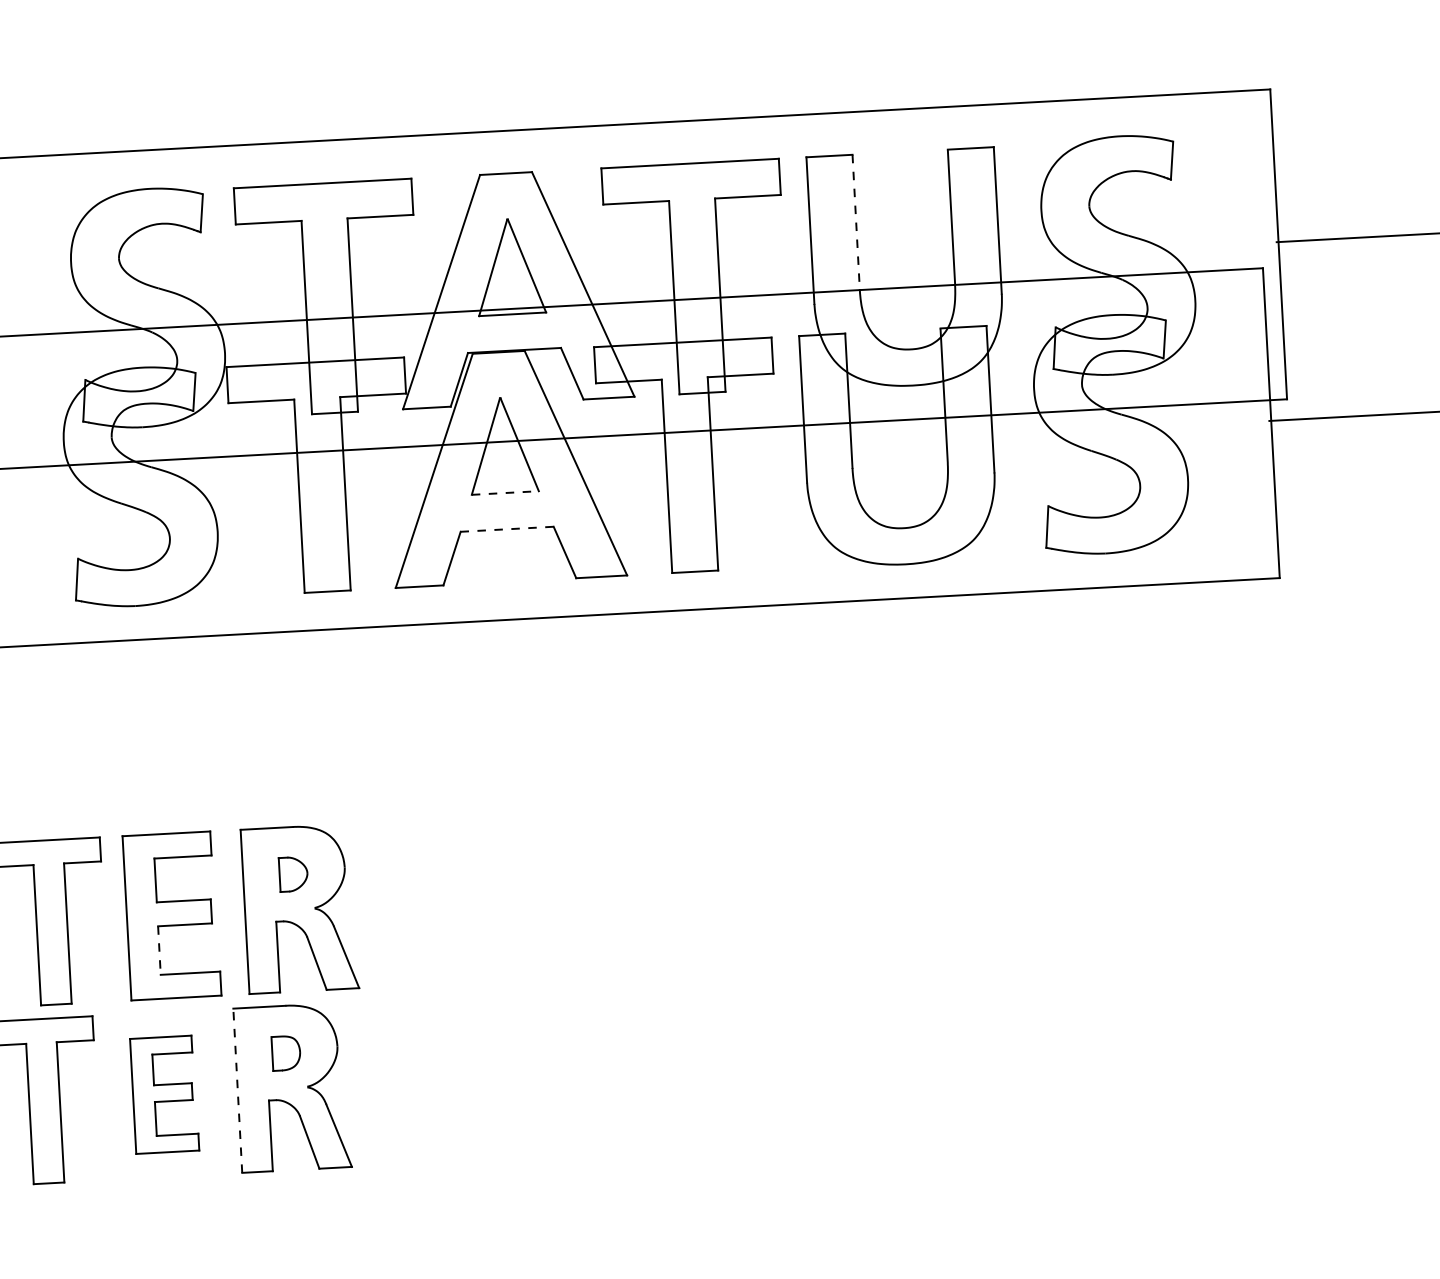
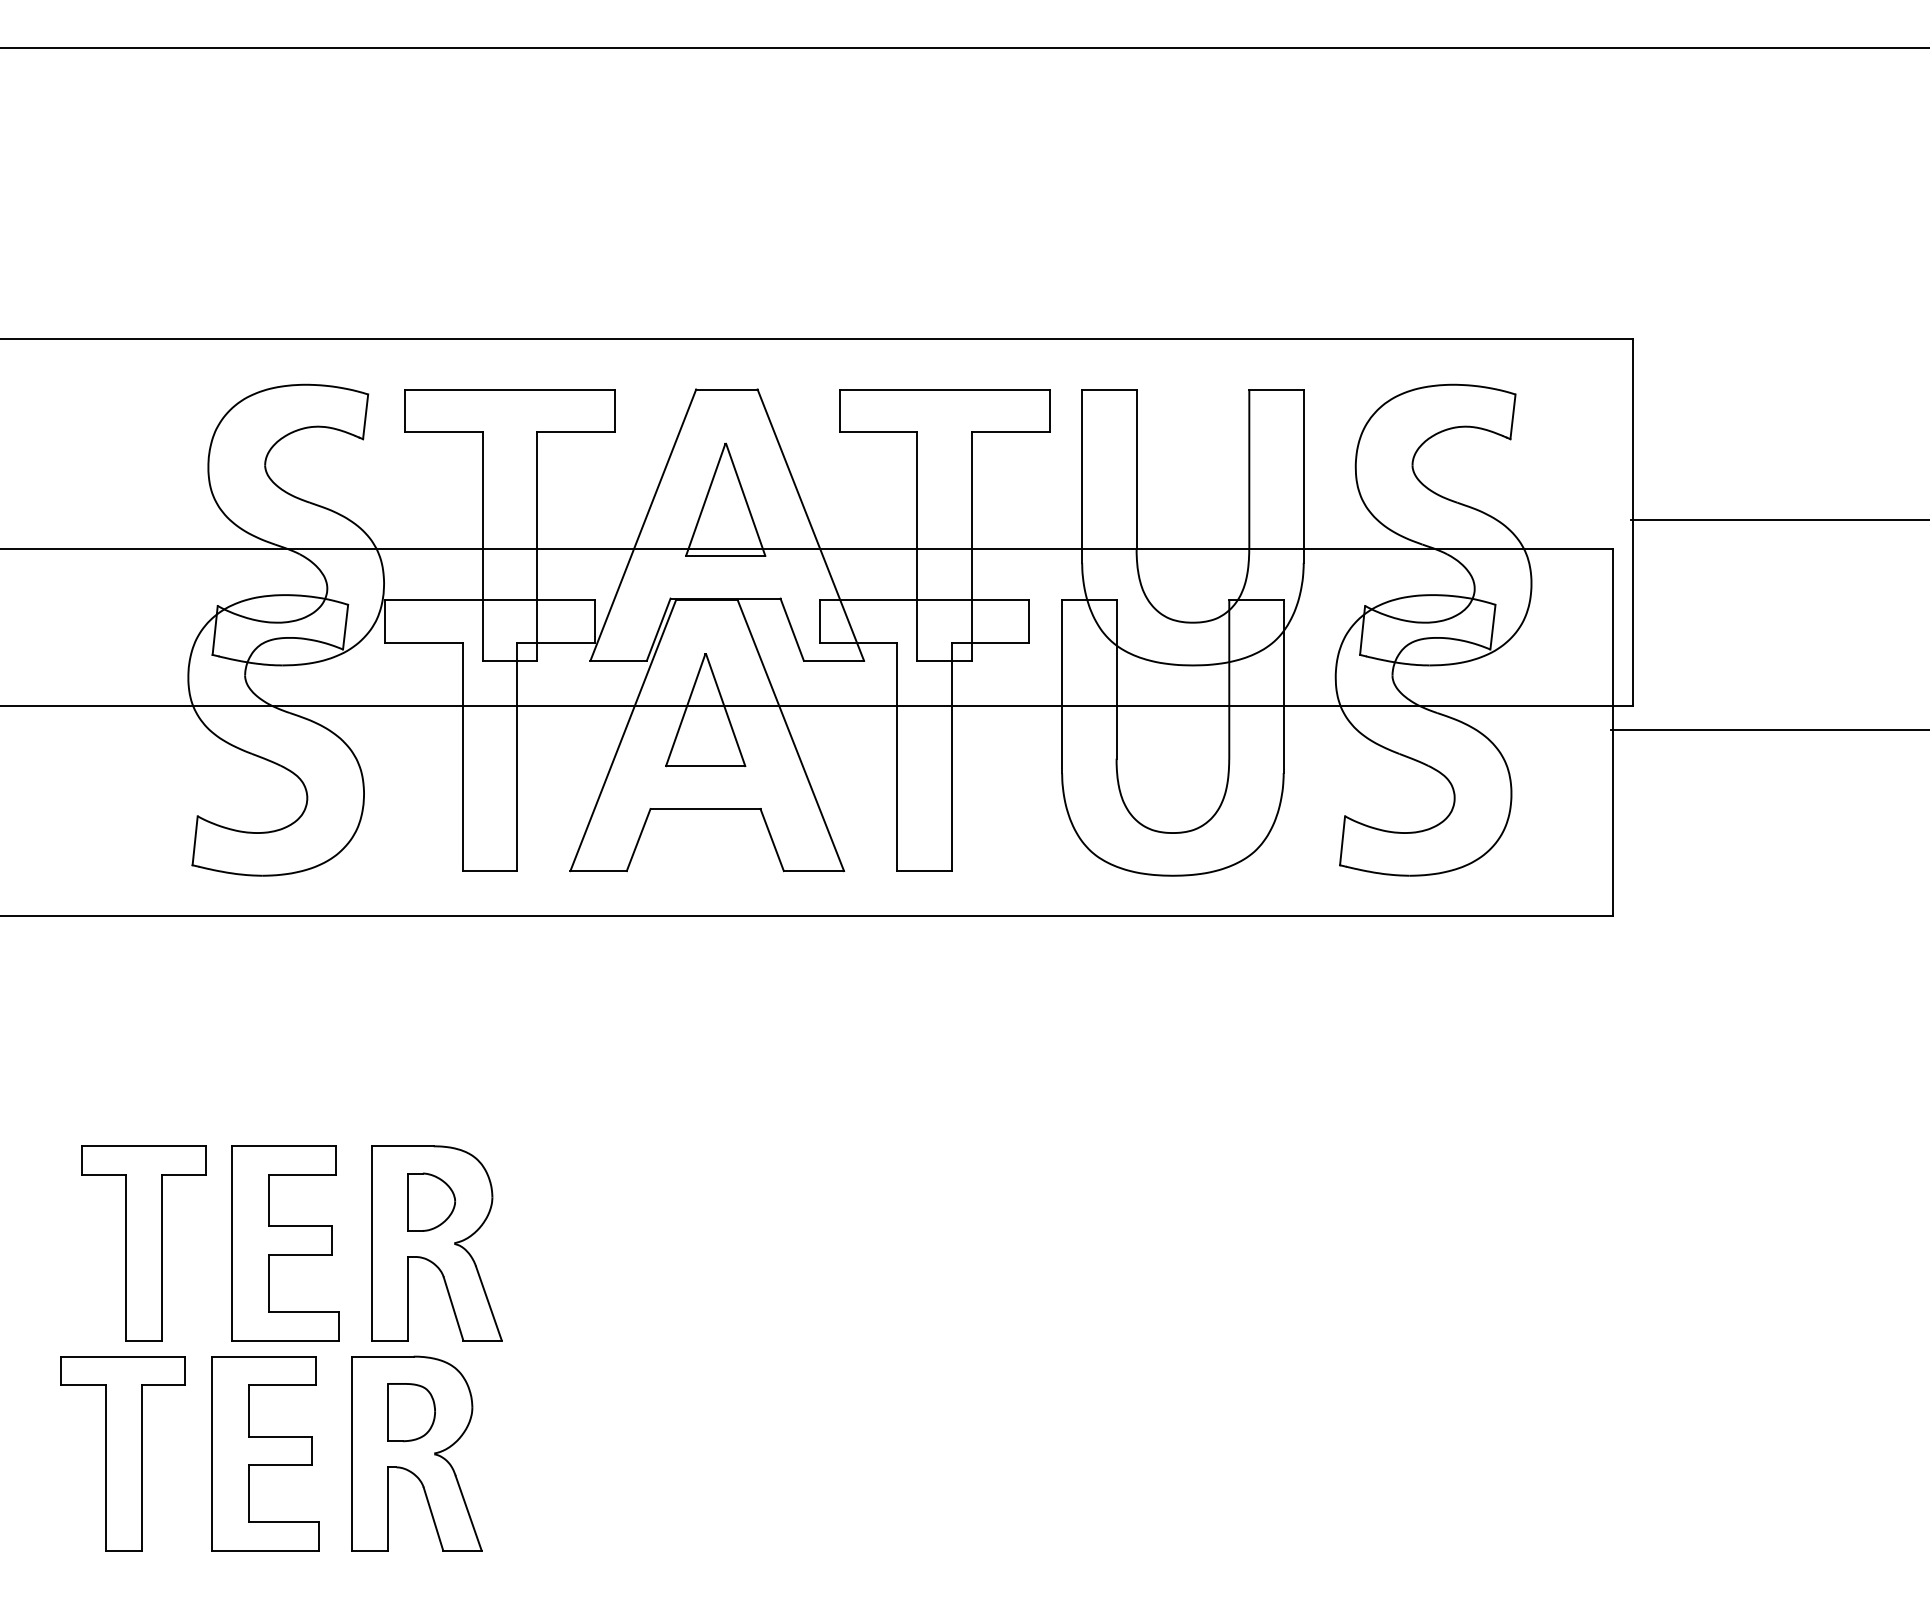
line: (856, 222) -> (1136, 469), dashed -> solid
line: (505, 493) -> (705, 766), dashed -> solid
line: (507, 528) -> (705, 808), dashed -> solid
part: (293, 873) -> (431, 1201), size x1.43
line: (159, 950) -> (268, 1283), dashed -> solid
part: (286, 1053) -> (411, 1412), size x1.43
line: (238, 1090) -> (352, 1453), dashed -> solid
part: (164, 1094) -> (265, 1453), size x1.43

